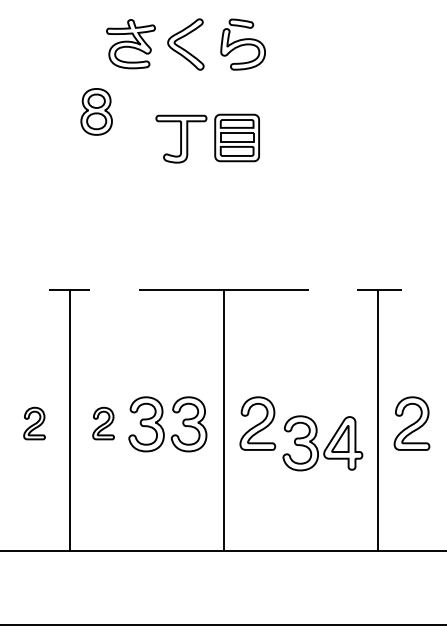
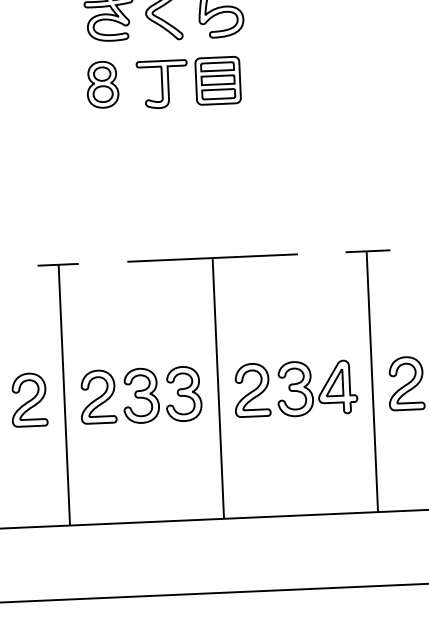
part: (96, 111) -> (102, 84), moved
part: (214, 138) -> (195, 82), moved
part: (34, 423) -> (29, 399), size x1.67
part: (103, 423) -> (98, 396), size x1.67
part: (322, 443) -> (316, 388), moved

